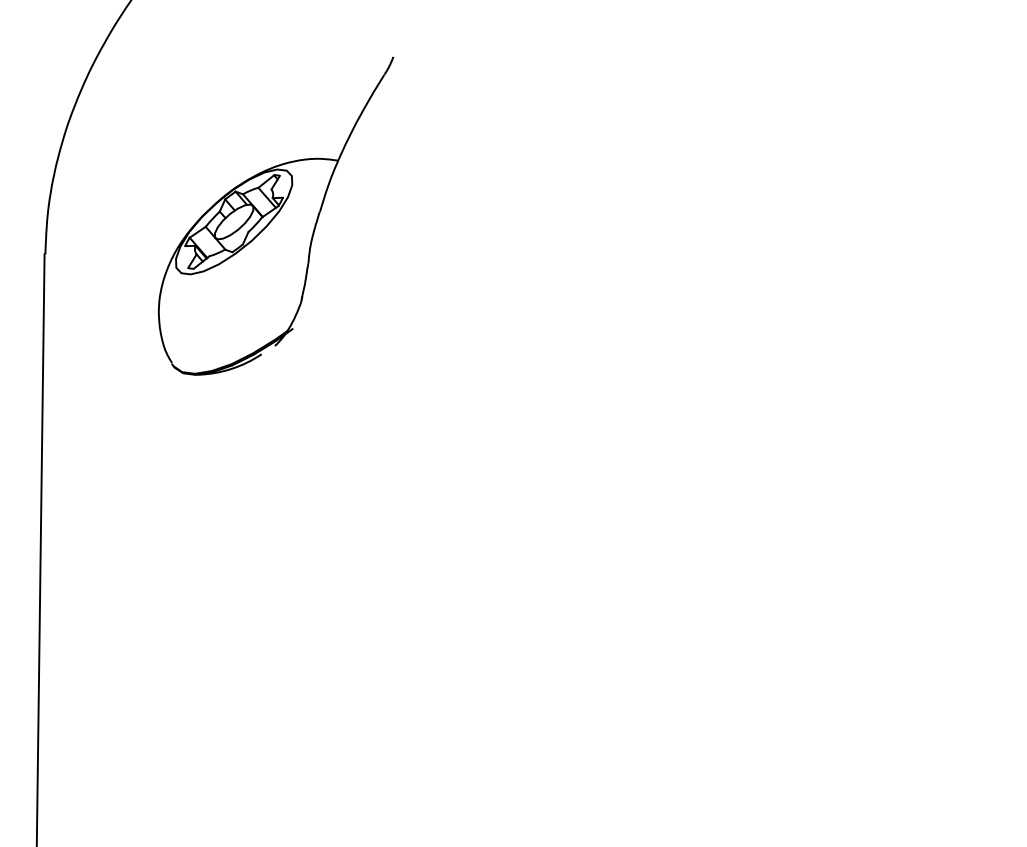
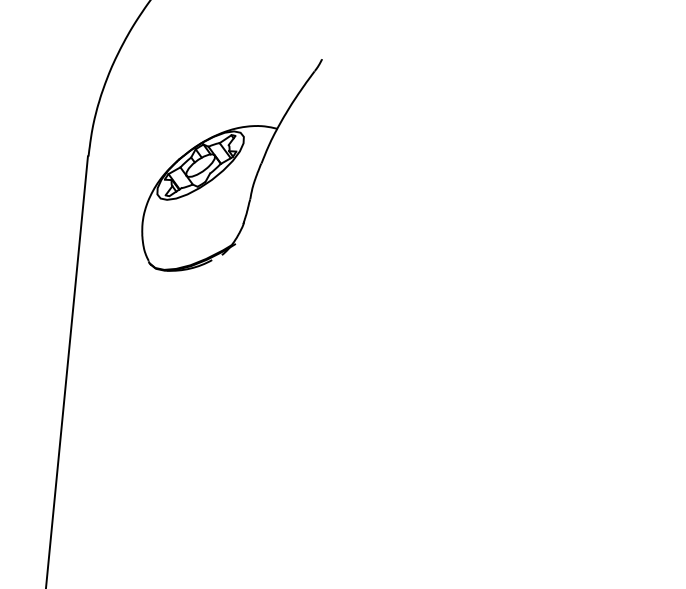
part: (276, 215) -> (230, 163), moved

